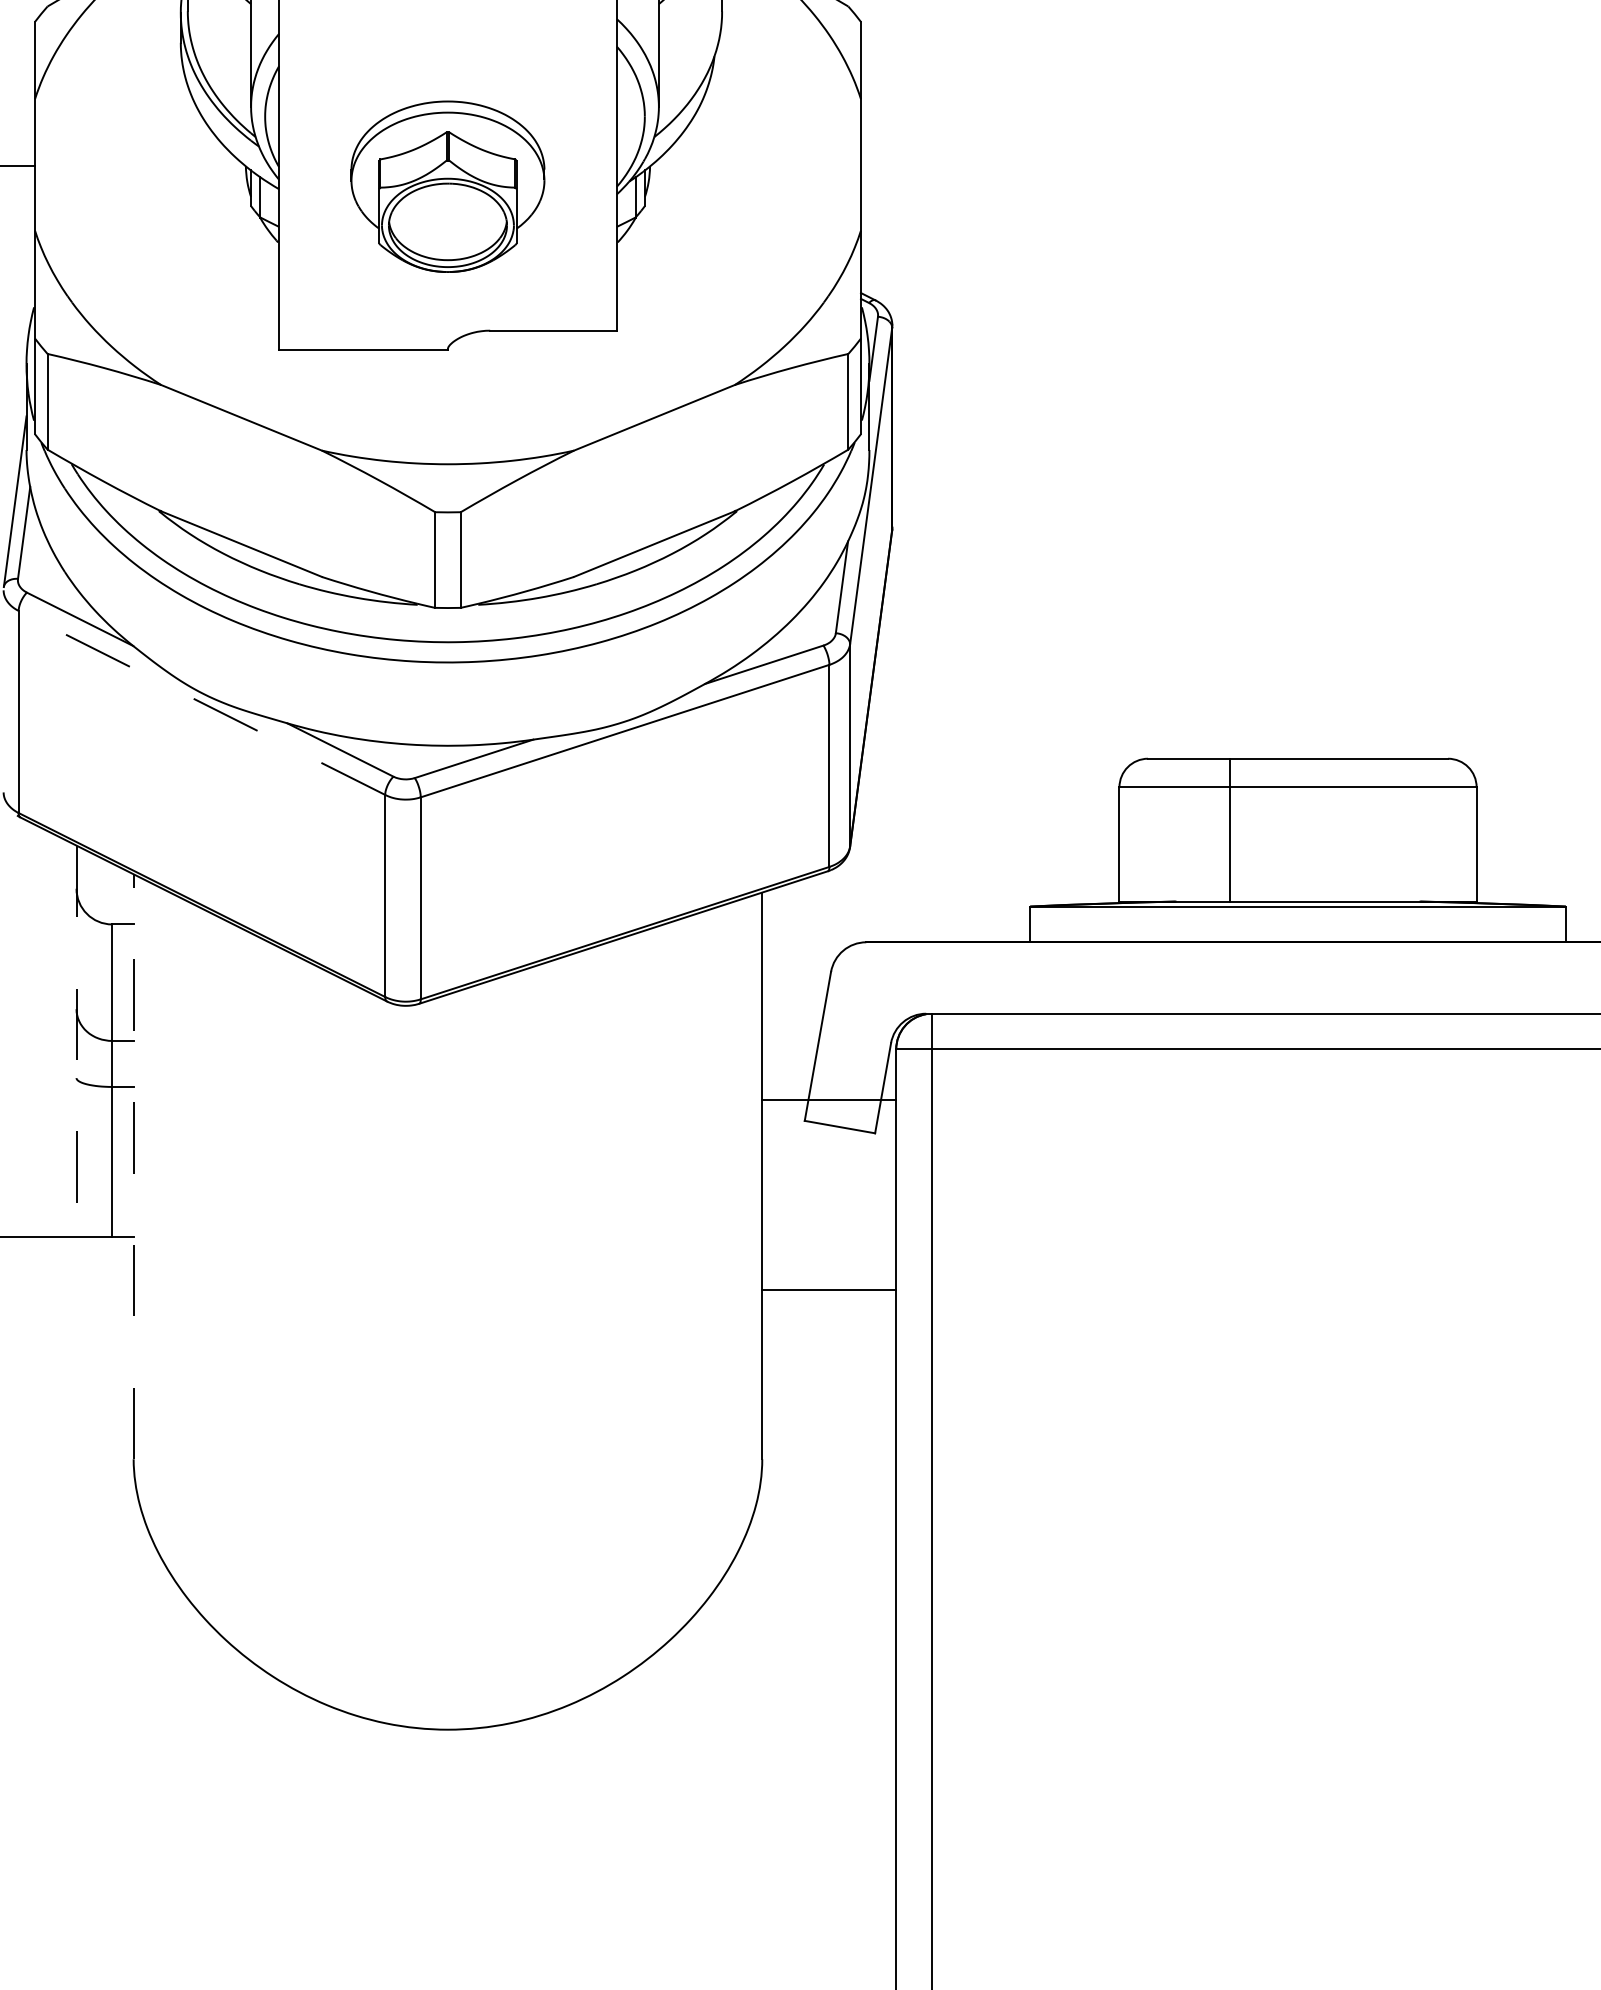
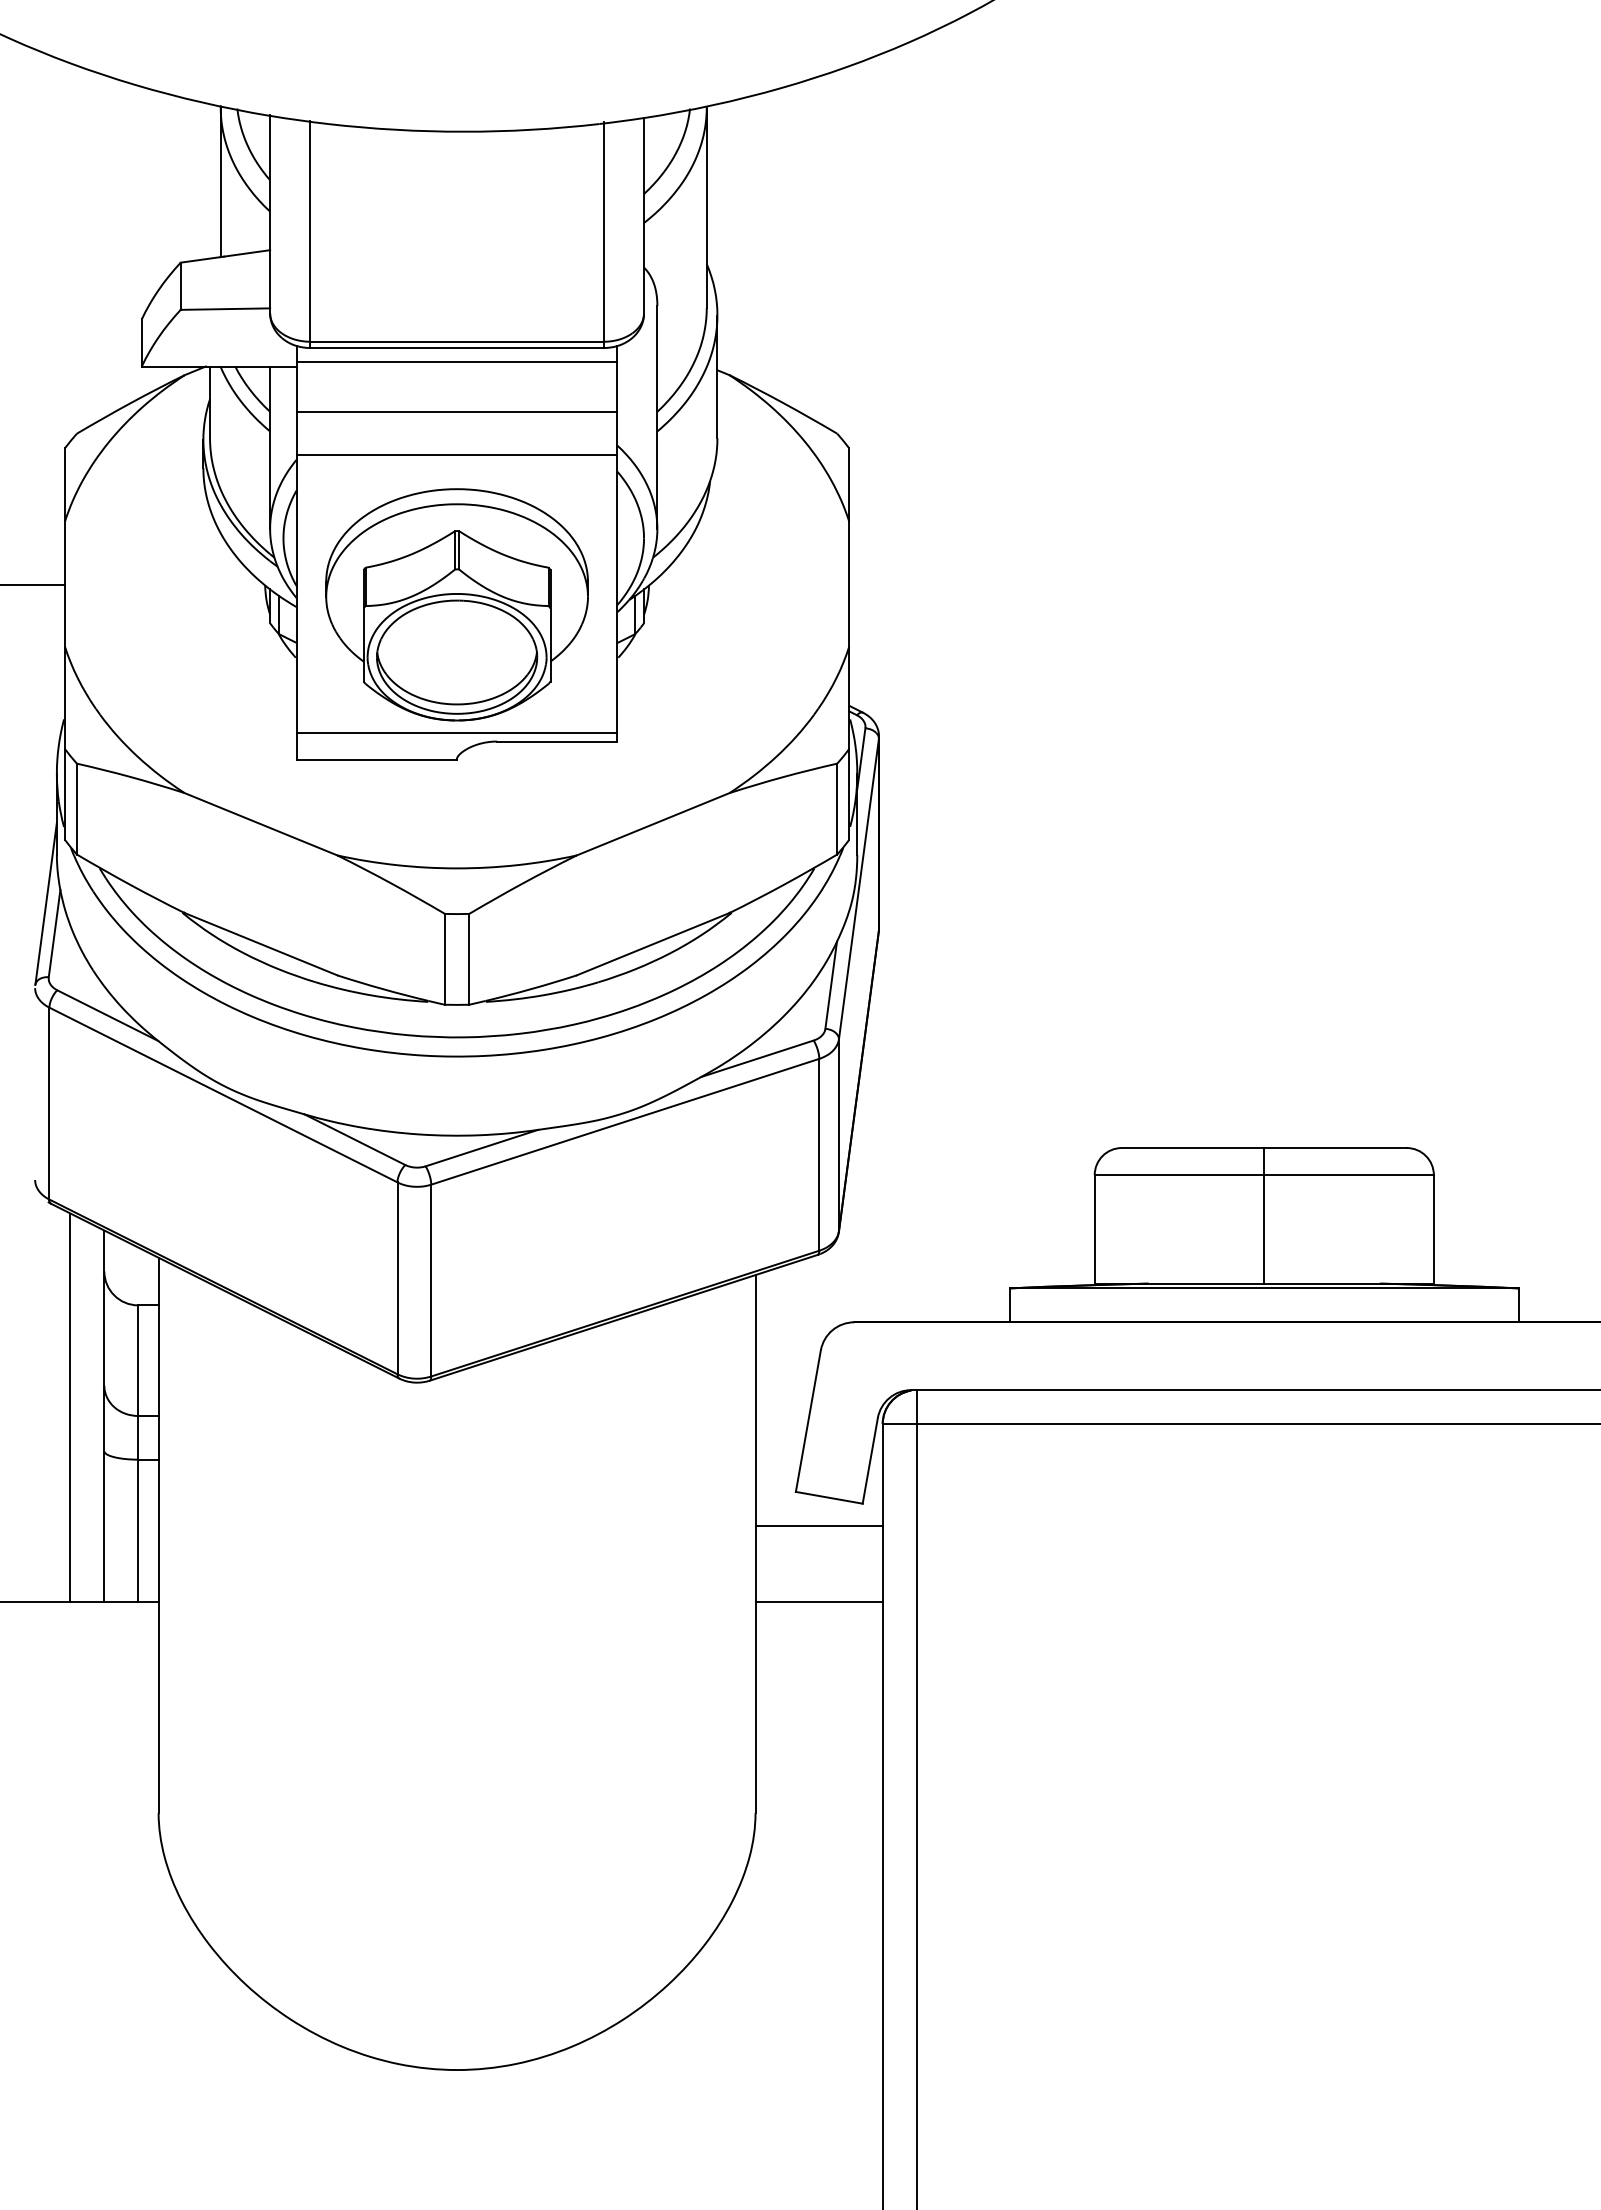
line: (447, 28) -> (456, 454), added
part: (447, 186) -> (456, 604), size x1.43
line: (447, 321) -> (456, 732), added
line: (201, 703) -> (223, 1095), dashed -> solid
line: (1229, 829) -> (1264, 1215), moved
line: (40, 1032) -> (70, 1407), added
line: (76, 1041) -> (104, 1416), dashed -> solid
line: (828, 1099) -> (818, 1525), moved
line: (133, 1166) -> (158, 1535), dashed -> solid
line: (828, 1290) -> (818, 1602), moved

